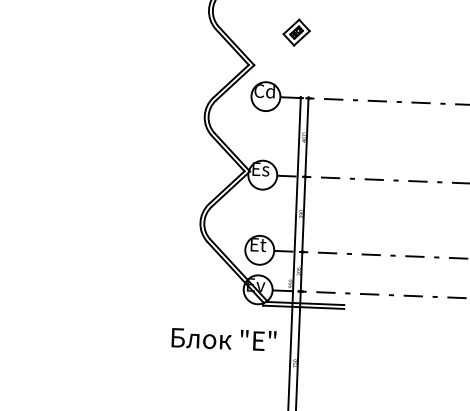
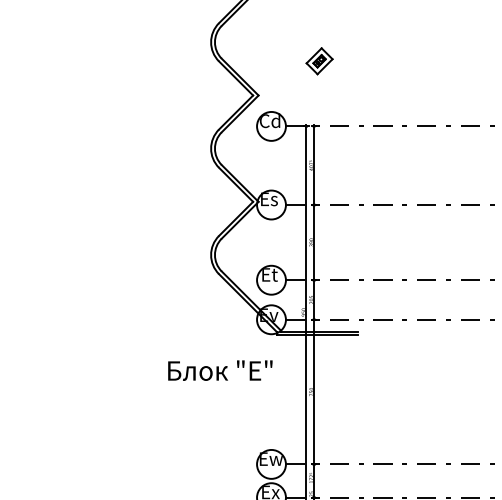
part: (296, 32) -> (319, 61), moved
text: (224, 339) -> (220, 370), moved

